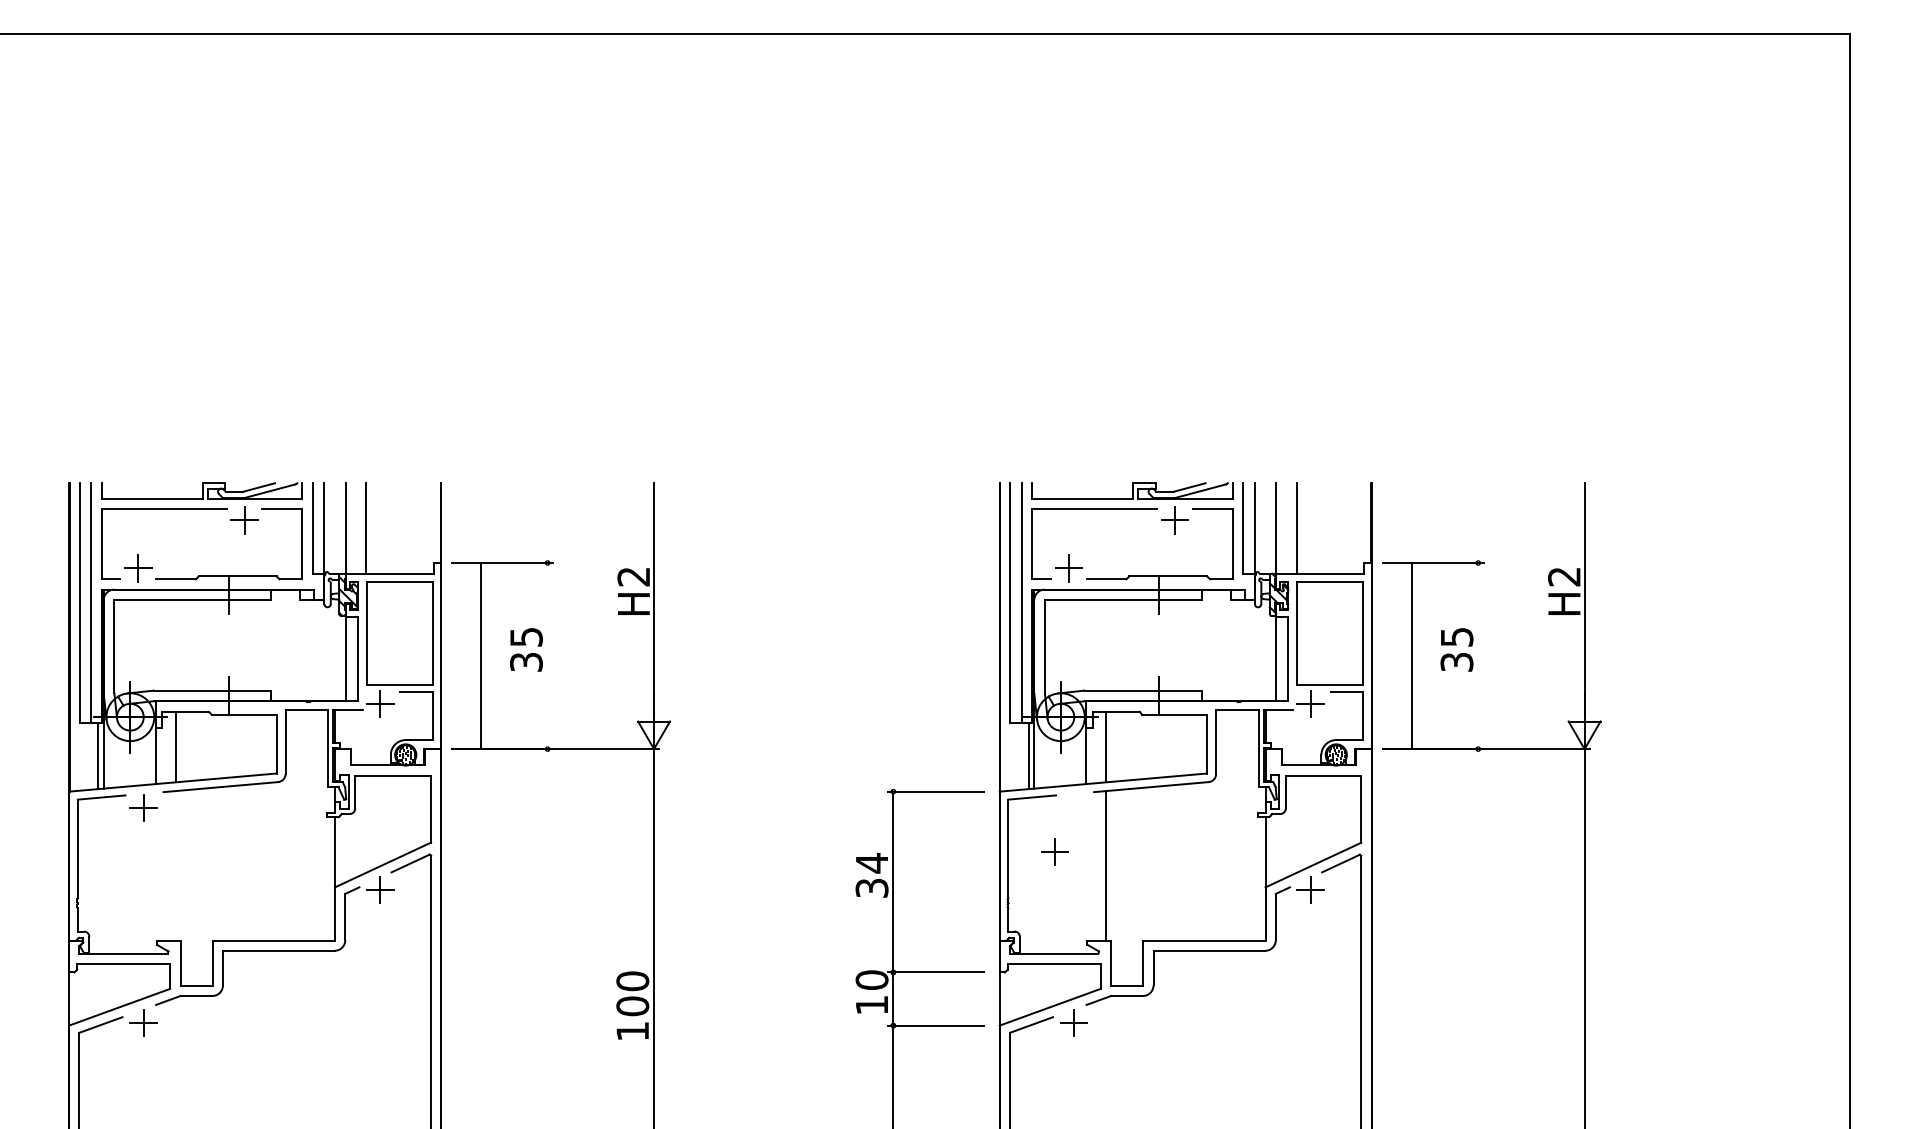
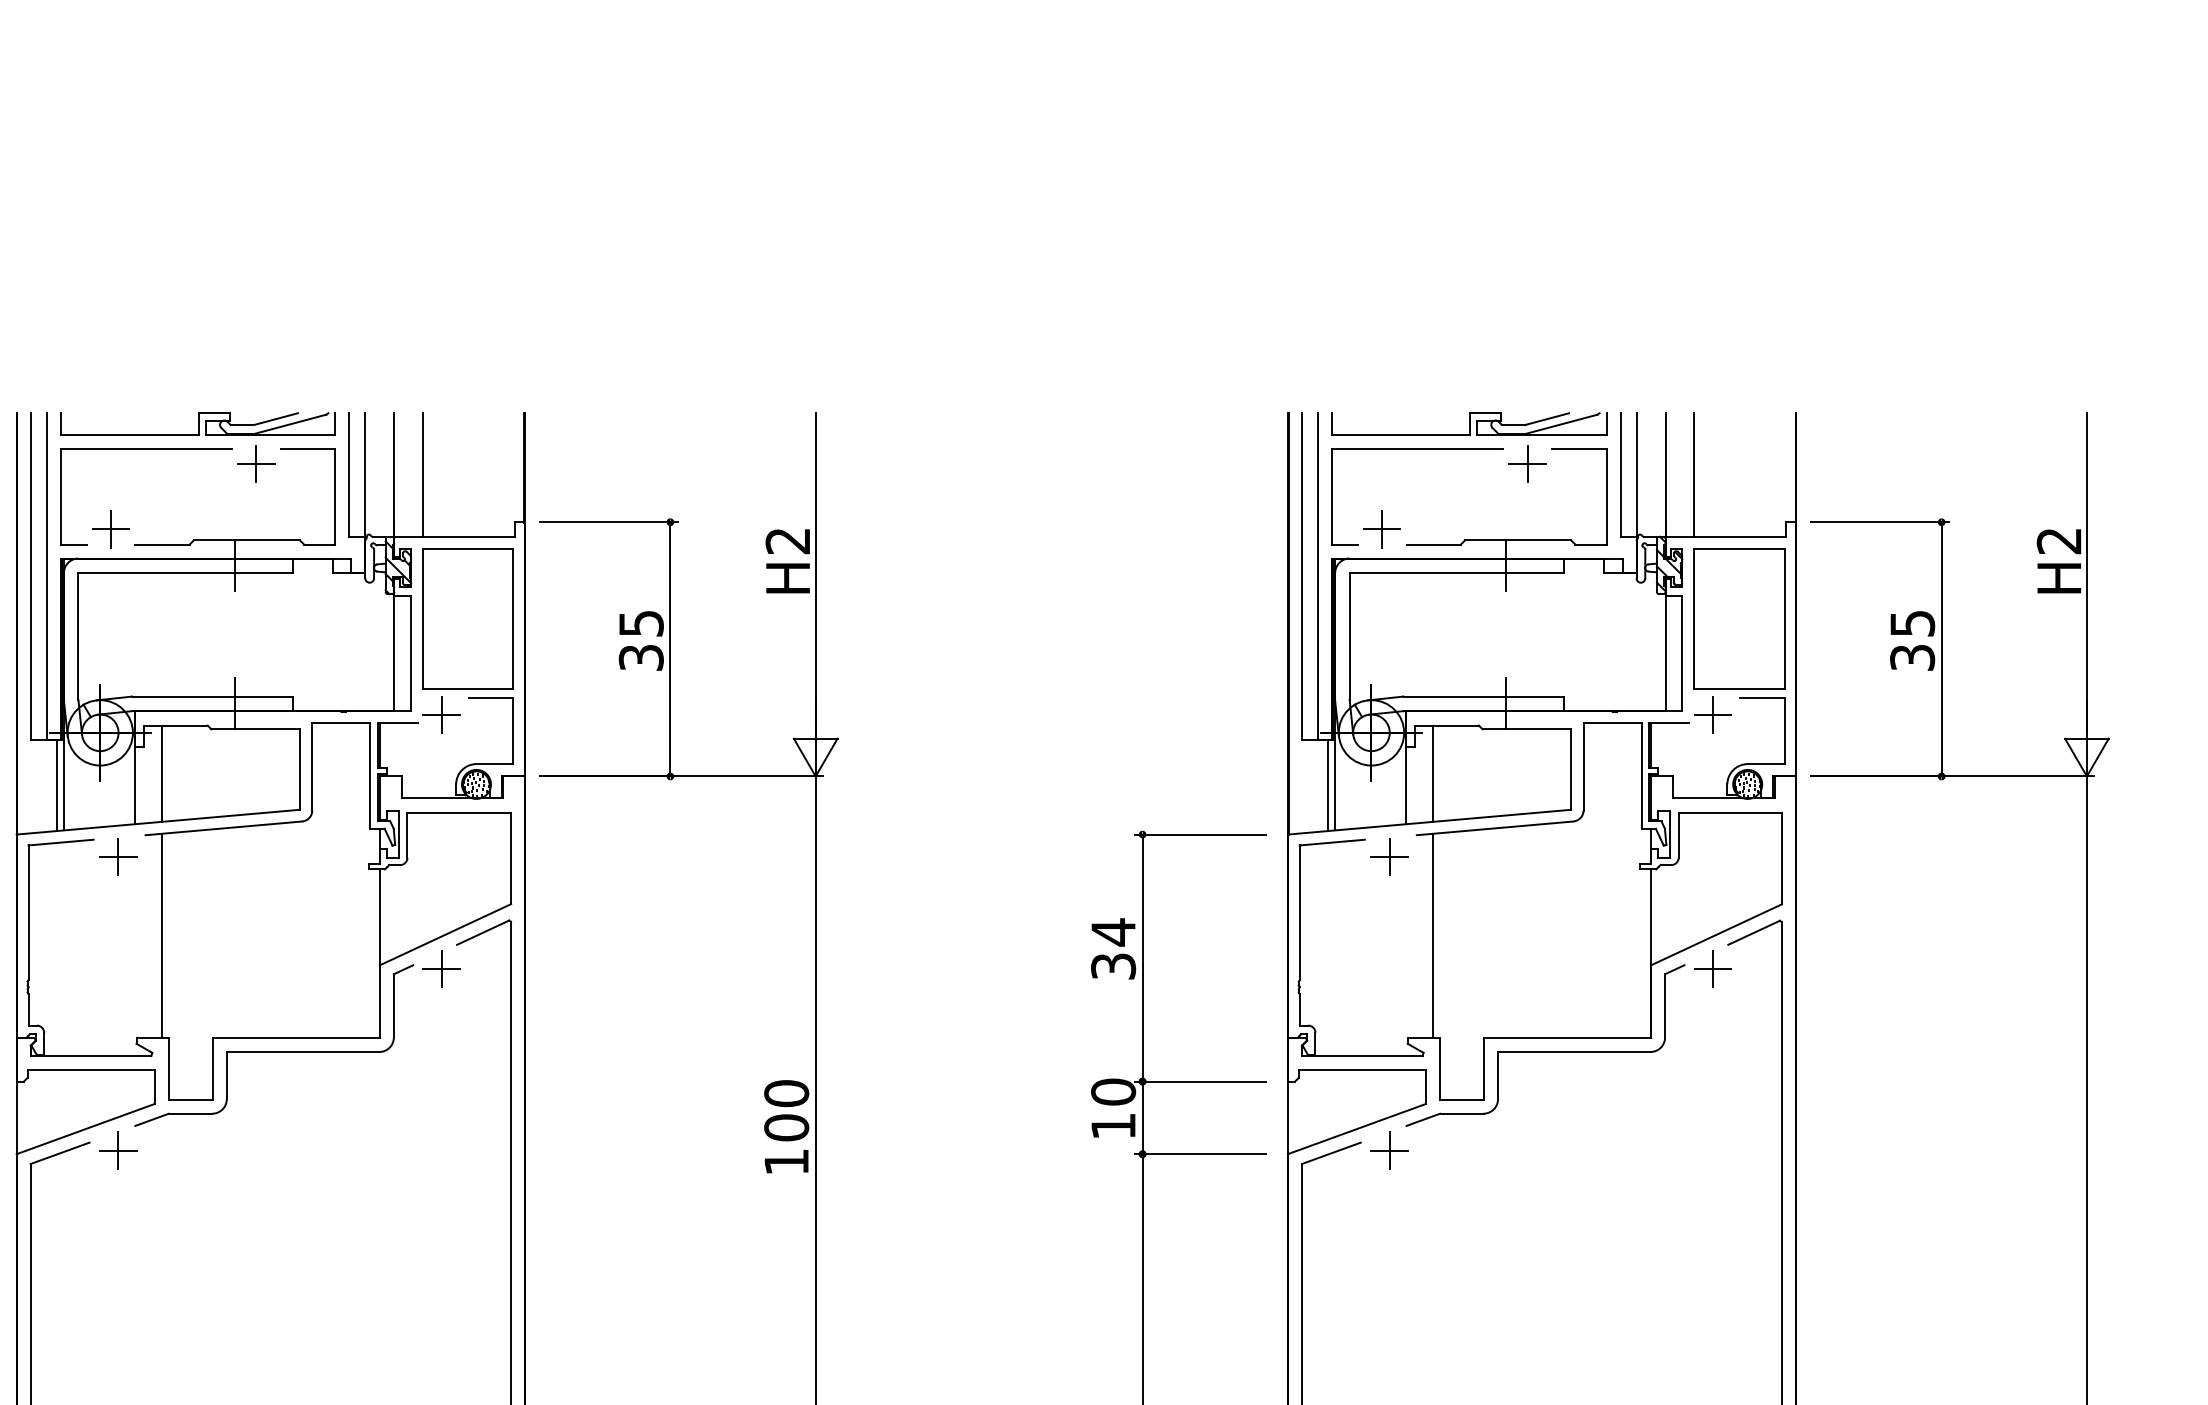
line: (480, 656) -> (670, 649), moved
line: (1412, 656) -> (1941, 649), moved
part: (1054, 851) -> (1388, 856), moved
line: (175, 865) -> (161, 935), added

